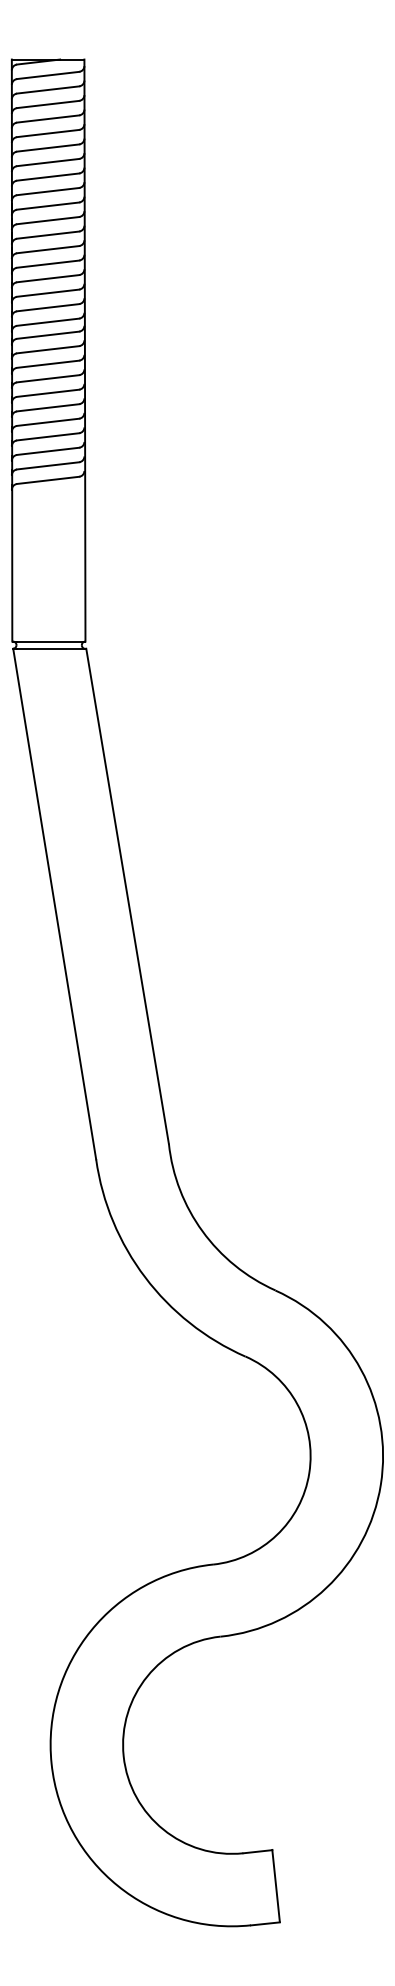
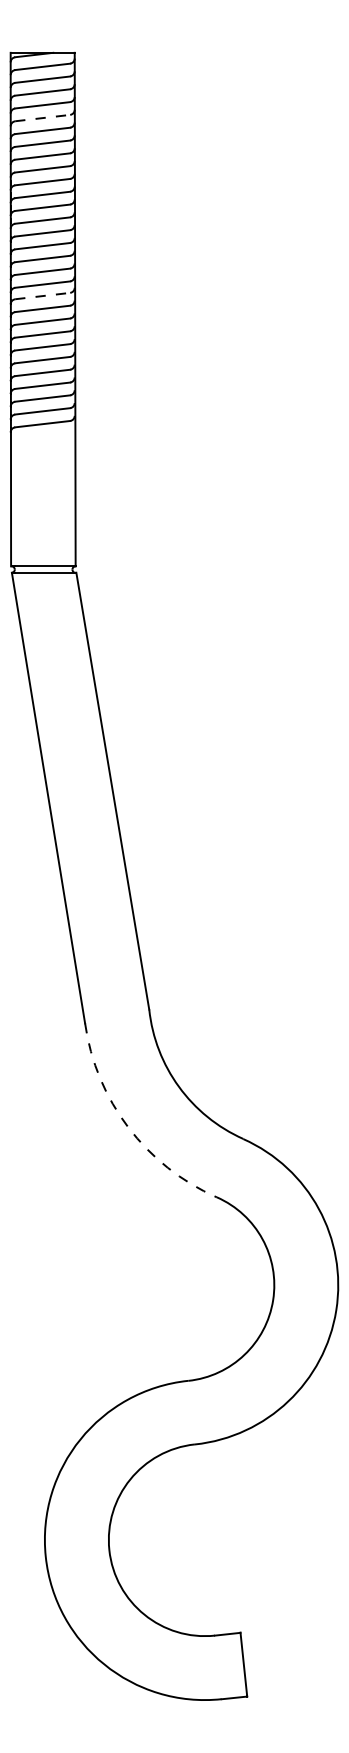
line: (48, 133) -> (43, 118), solid -> dashed
line: (48, 335) -> (43, 296), solid -> dashed
arc: (145, 1277) -> (128, 1127), solid -> dashed

